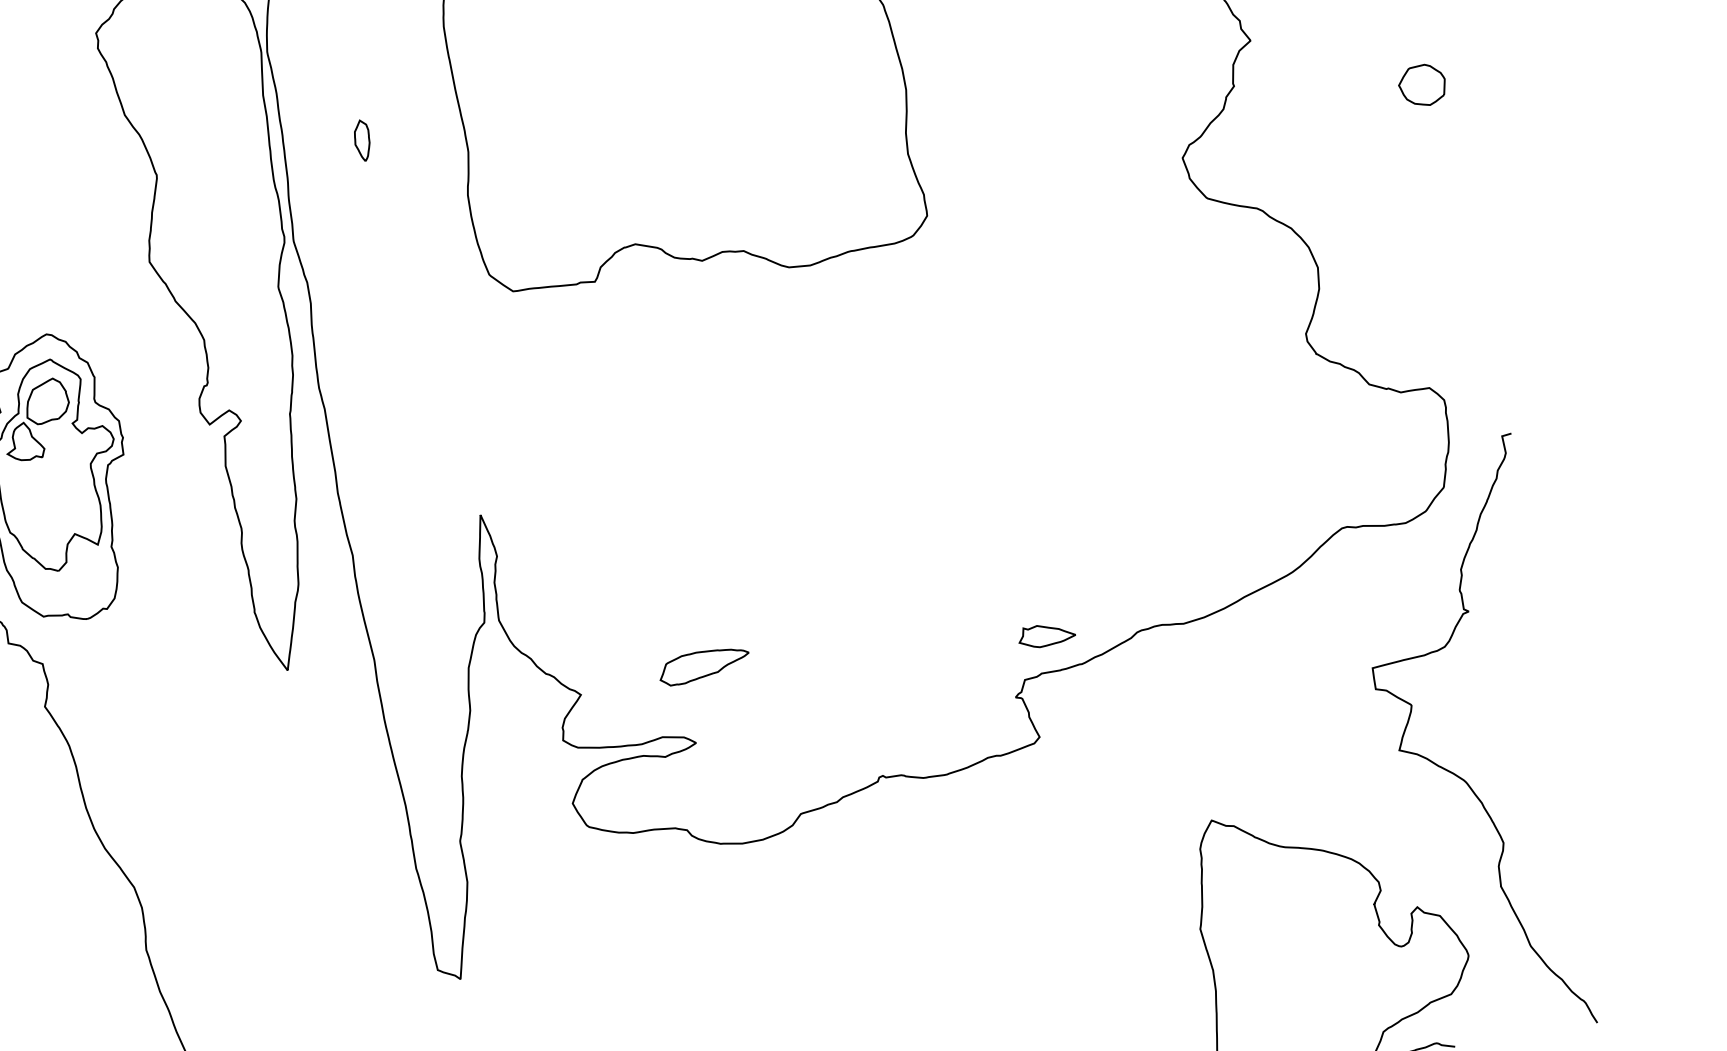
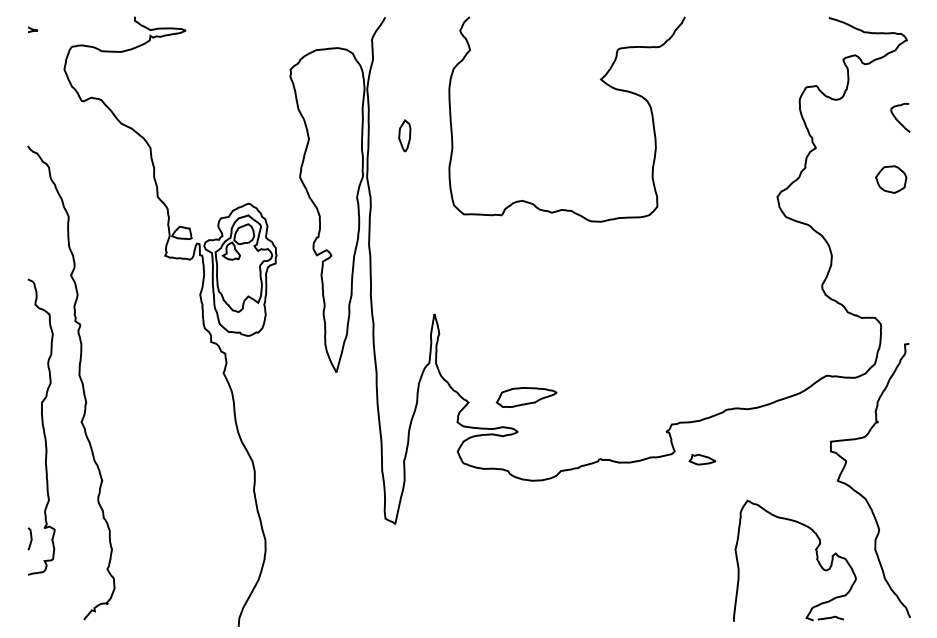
part: (1422, 85) -> (891, 179), size x1.43
part: (361, 139) -> (404, 135), size x1.67
part: (1046, 635) -> (702, 459), moved
part: (704, 666) -> (526, 397), size x1.43

